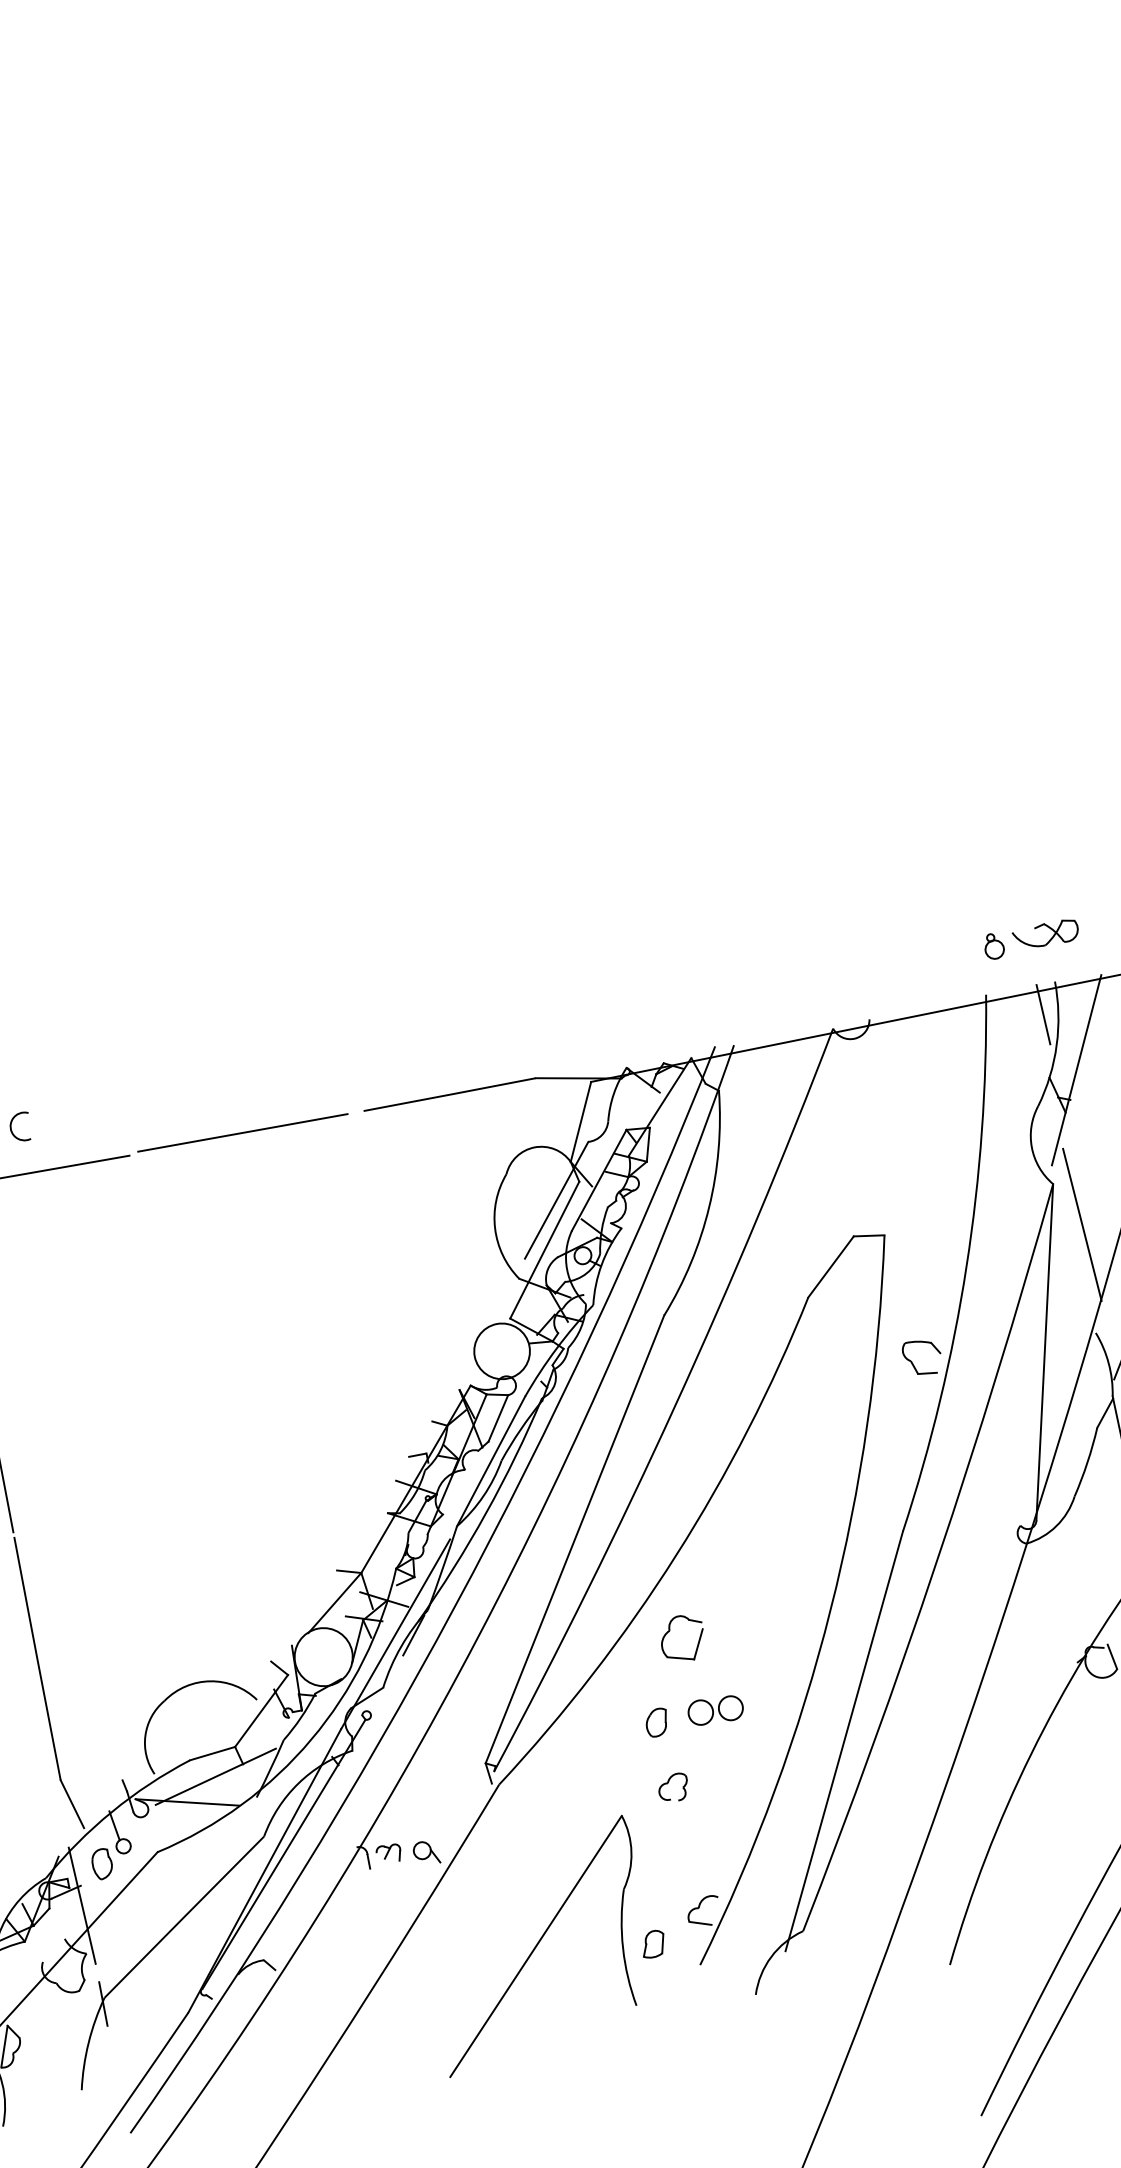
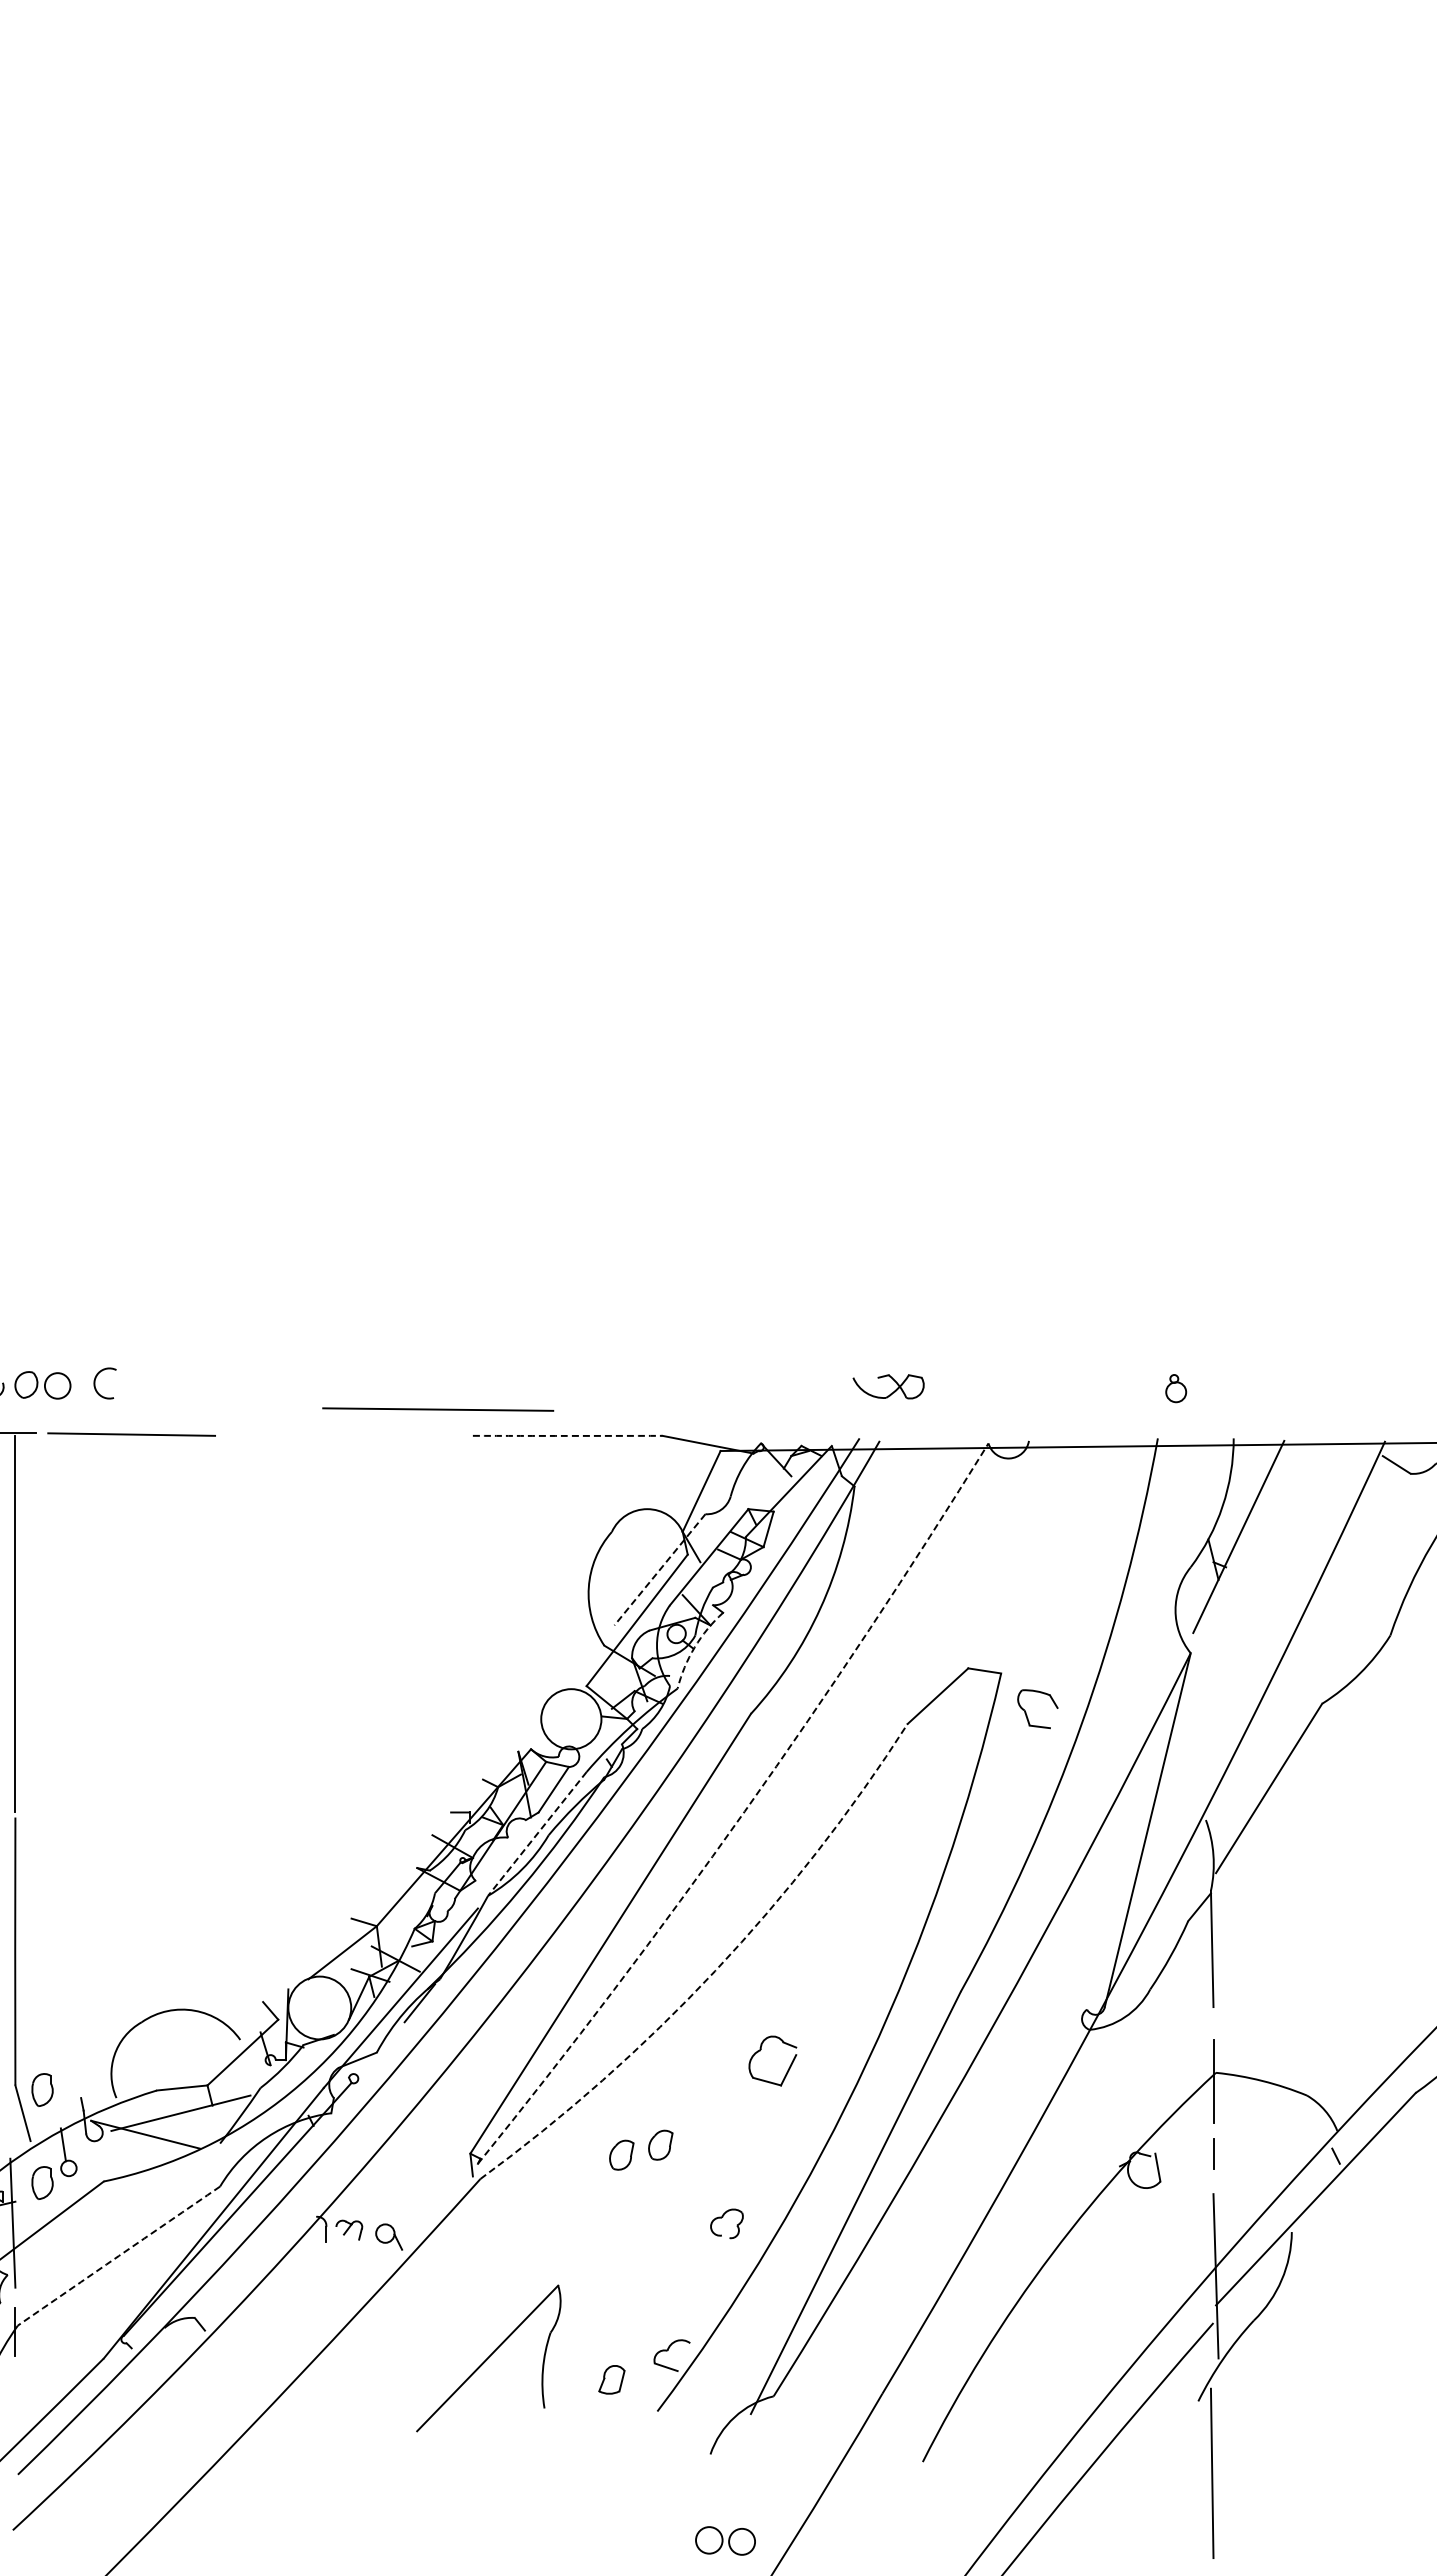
part: (1049, 939) -> (891, 1392), moved
line: (1043, 1014) -> (1214, 1471), removed
arc: (449, 1094) -> (567, 1435), solid -> dashed
line: (243, 1132) -> (438, 1409), moved
line: (556, 1200) -> (659, 1569), solid -> dashed
line: (1082, 1224) -> (1213, 1702), removed
arc: (601, 1264) -> (694, 1647), solid -> dashed
part: (912, 1362) -> (1026, 1712), moved
arc: (675, 1405) -> (744, 1811), solid -> dashed
line: (491, 1461) -> (537, 1834), solid -> dashed
arc: (676, 1555) -> (715, 1971), solid -> dashed
part: (669, 1632) -> (760, 2051), moved
part: (715, 1709) -> (725, 2540), moved
part: (623, 1737) -> (621, 2154), added
part: (85, 1779) -> (42, 2089), added
part: (669, 1782) -> (723, 2217), moved
arc: (183, 1916) -> (118, 2255), solid -> dashed
part: (537, 1946) -> (488, 2358), size x0.6

